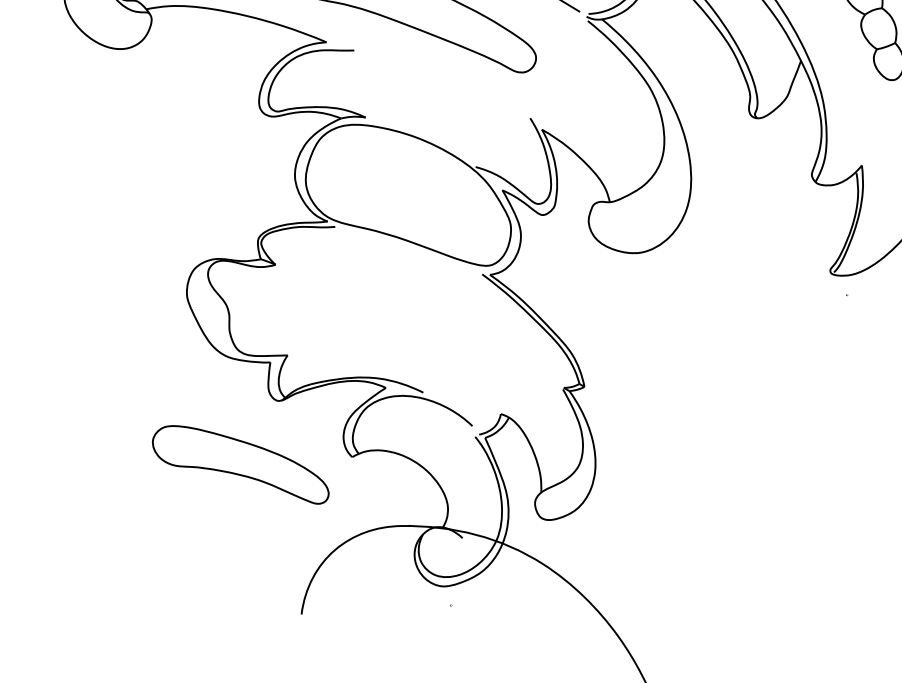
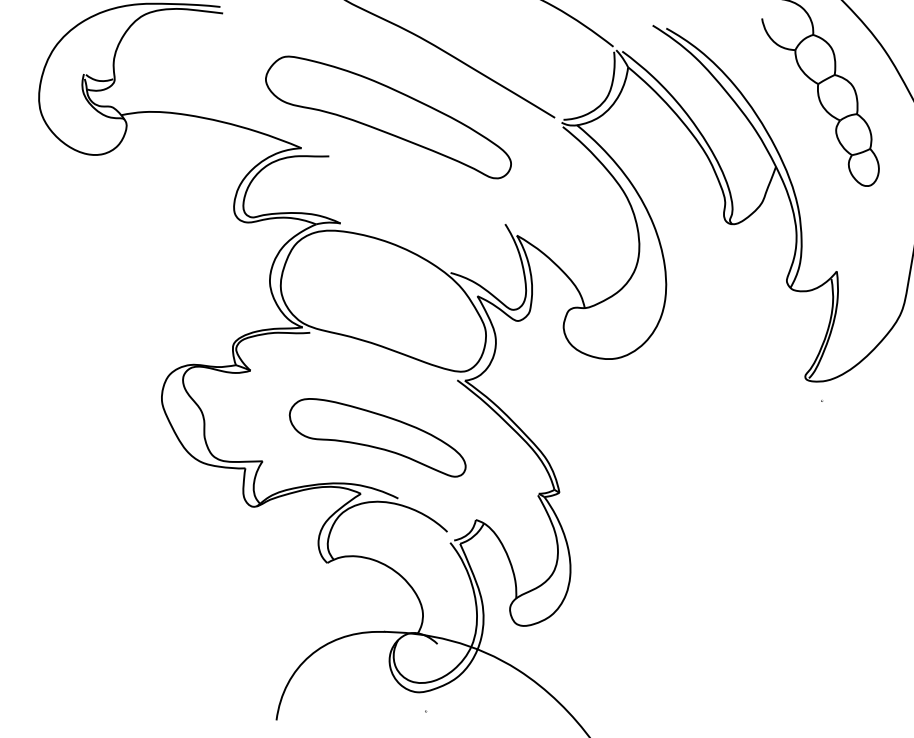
part: (240, 464) -> (377, 437), moved

